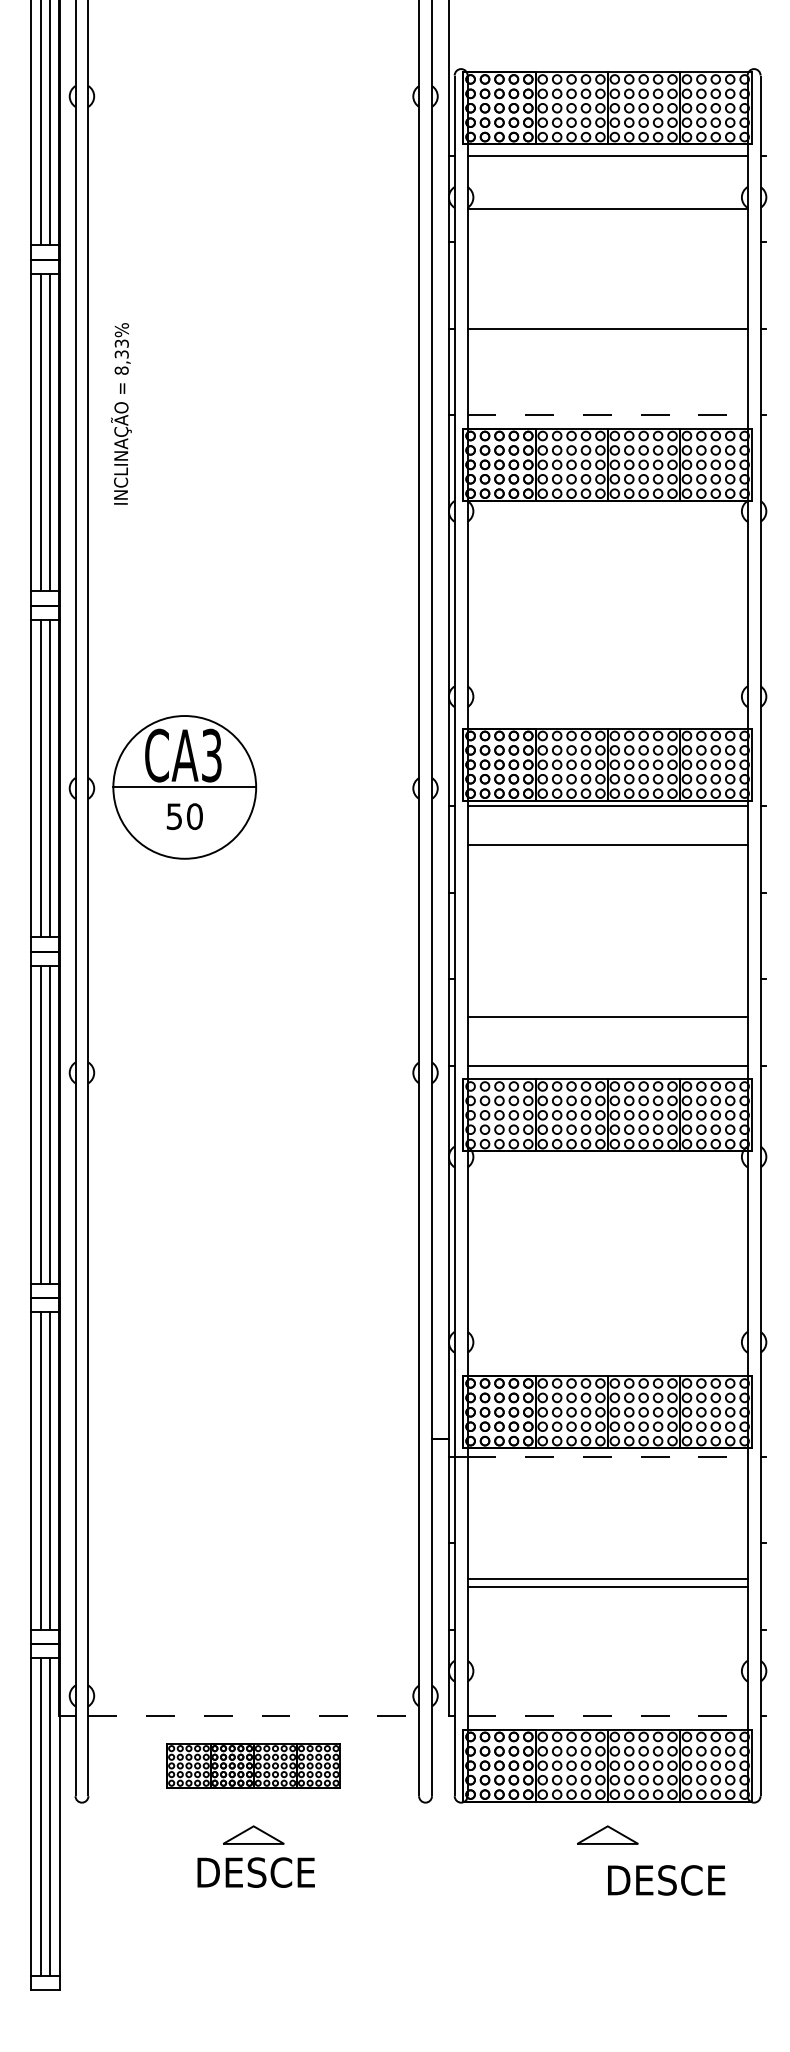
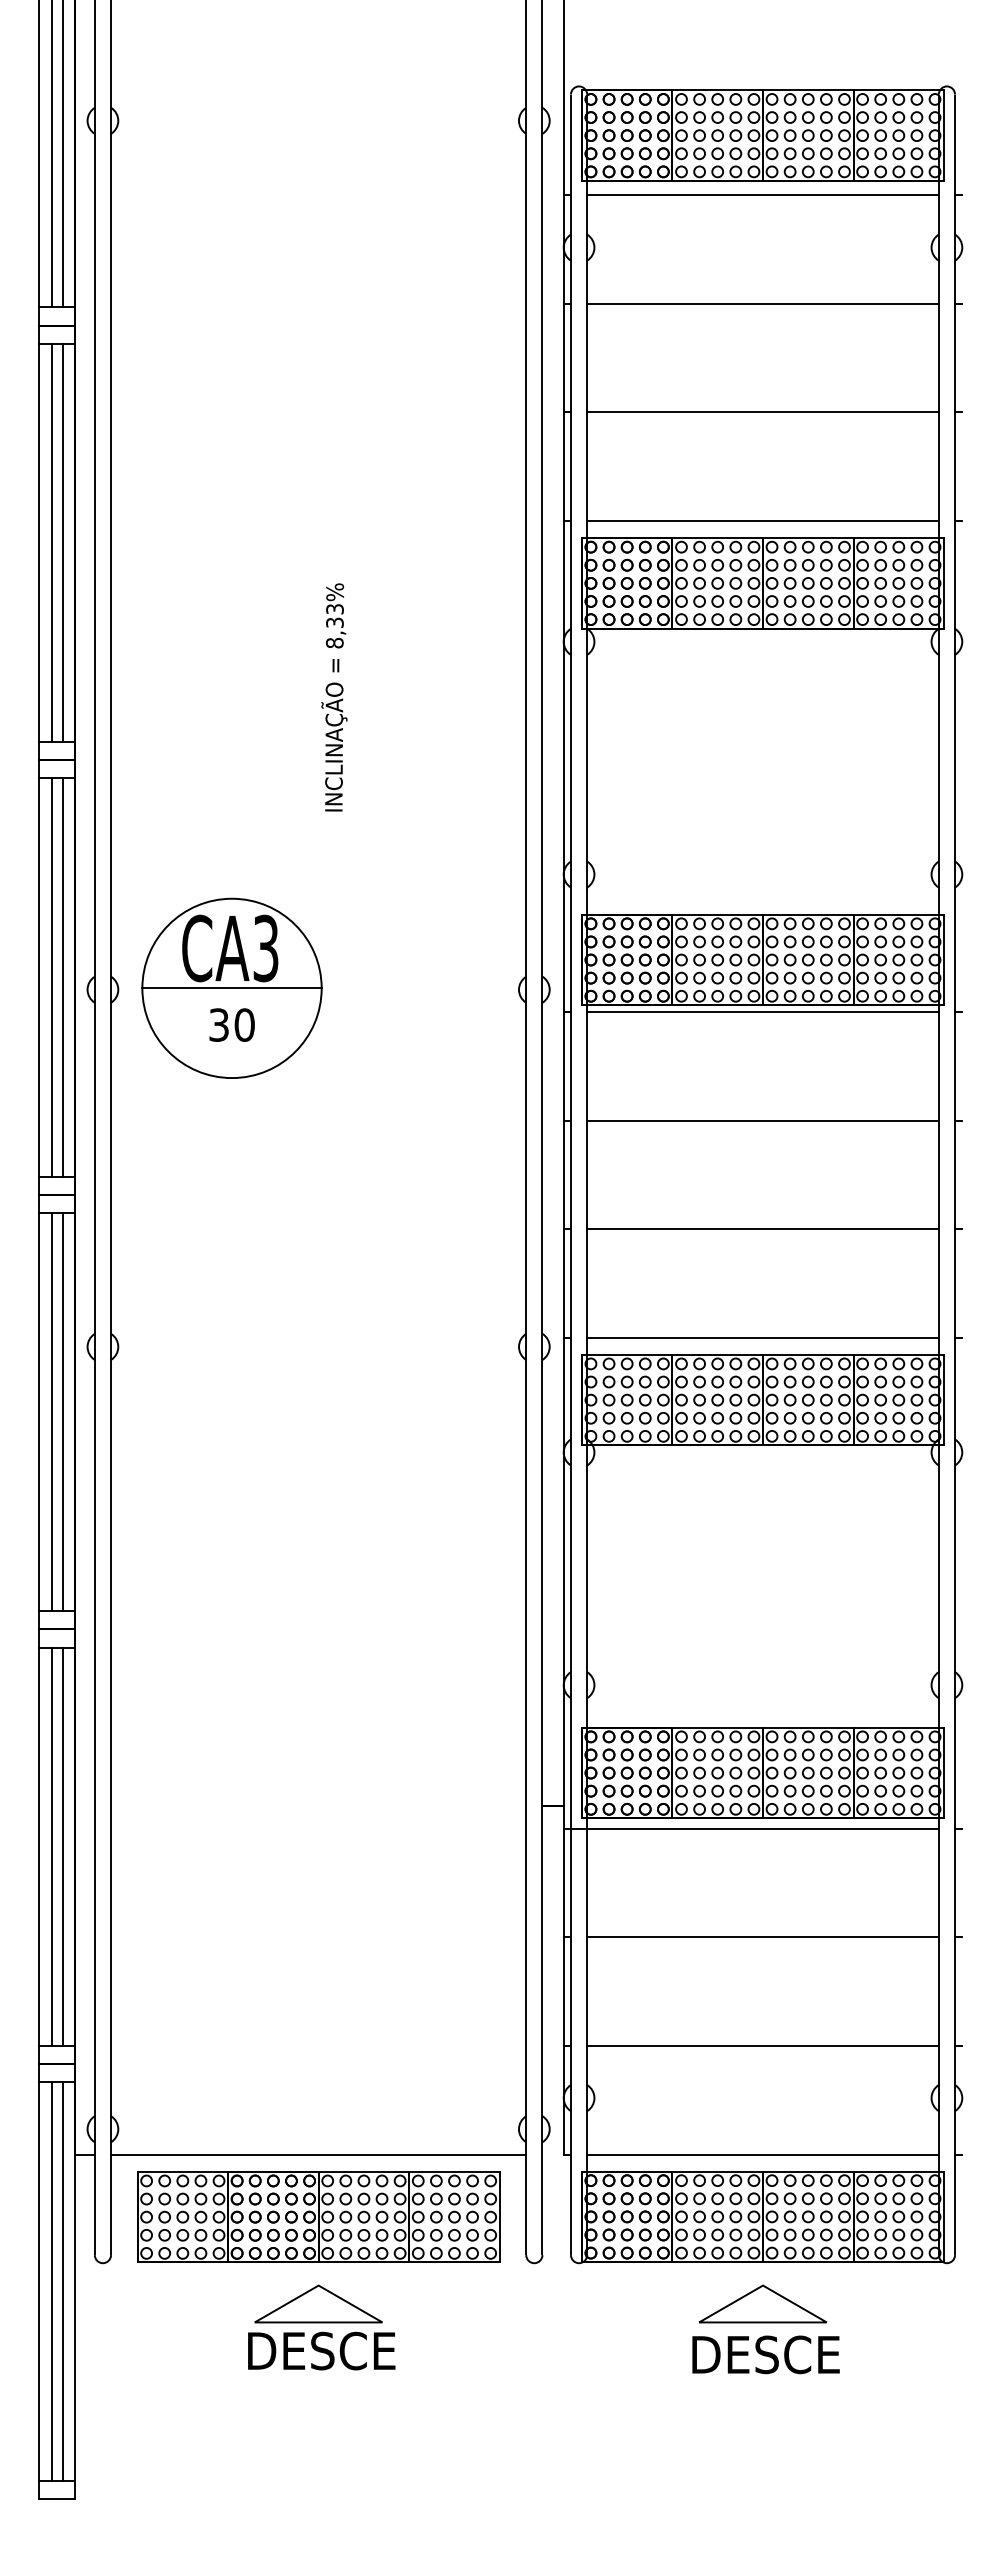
line: (607, 209) -> (762, 303), moved
text: (121, 413) -> (334, 697), moved
line: (608, 415) -> (763, 521), dashed -> solid
text: (174, 816) -> (219, 1024), 50 -> 30
line: (607, 844) -> (762, 1120), moved
line: (607, 1016) -> (762, 1229), moved
line: (608, 1456) -> (763, 1828), dashed -> solid
line: (607, 1579) -> (762, 1937), moved
line: (607, 1587) -> (762, 2045), moved
line: (253, 1716) -> (318, 2154), dashed -> solid
line: (608, 1716) -> (763, 2154), dashed -> solid
part: (253, 1765) -> (318, 2216), size x1.67
part: (253, 1834) -> (318, 2303), size x1.67
part: (608, 1834) -> (763, 2303), size x1.67
text: (666, 1880) -> (765, 2354), moved

